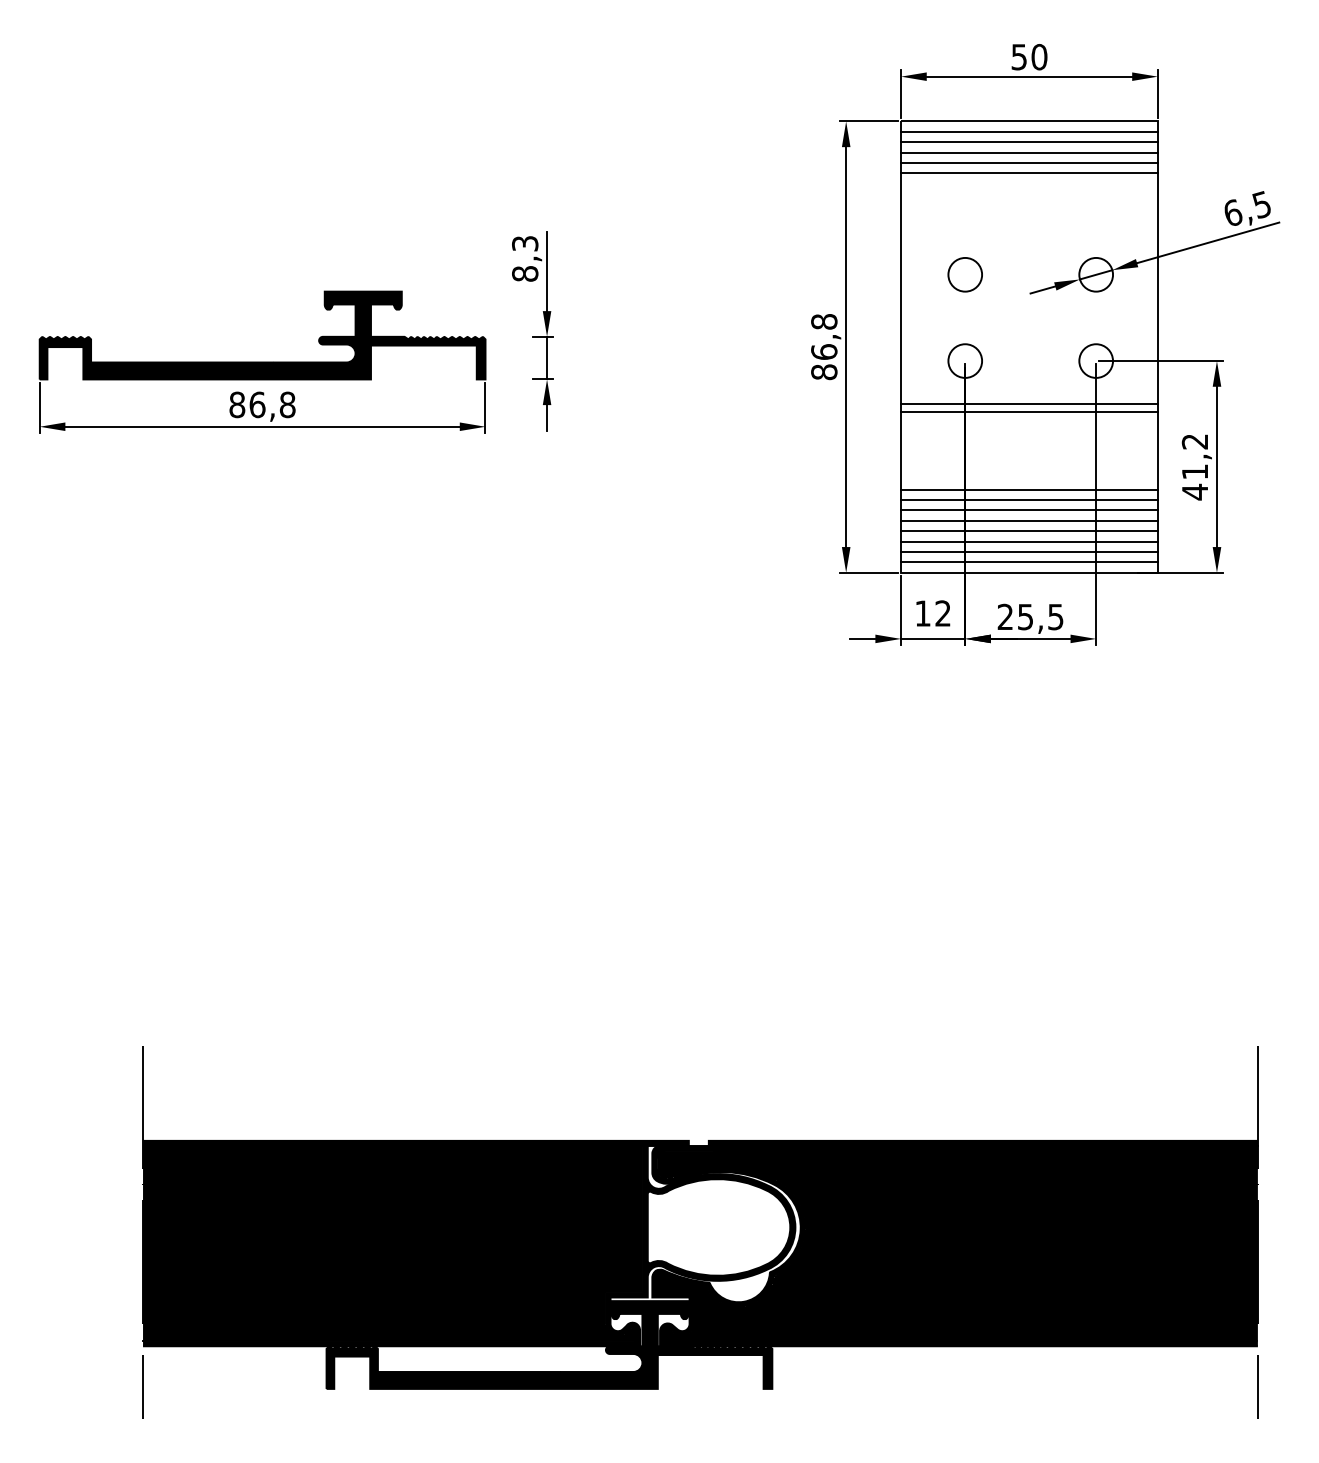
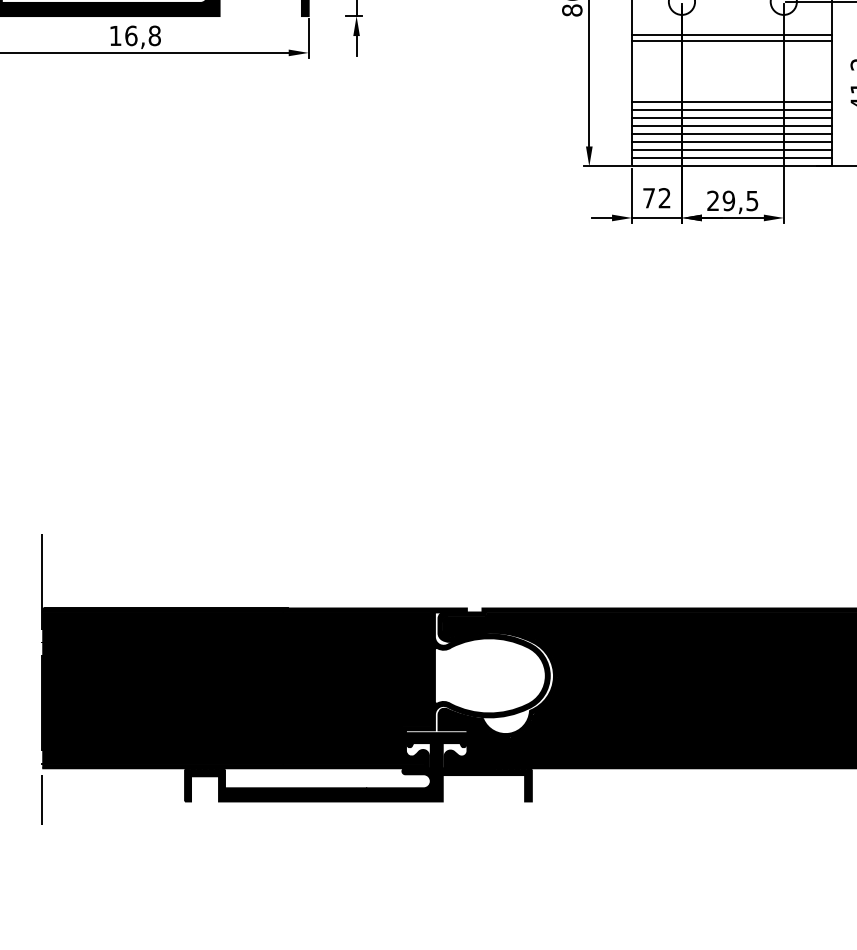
text: (237, 404) -> (115, 35), 86,8 -> 16,8
text: (922, 613) -> (648, 198), 12 -> 72
text: (1025, 616) -> (728, 200), 25,5 -> 29,5

